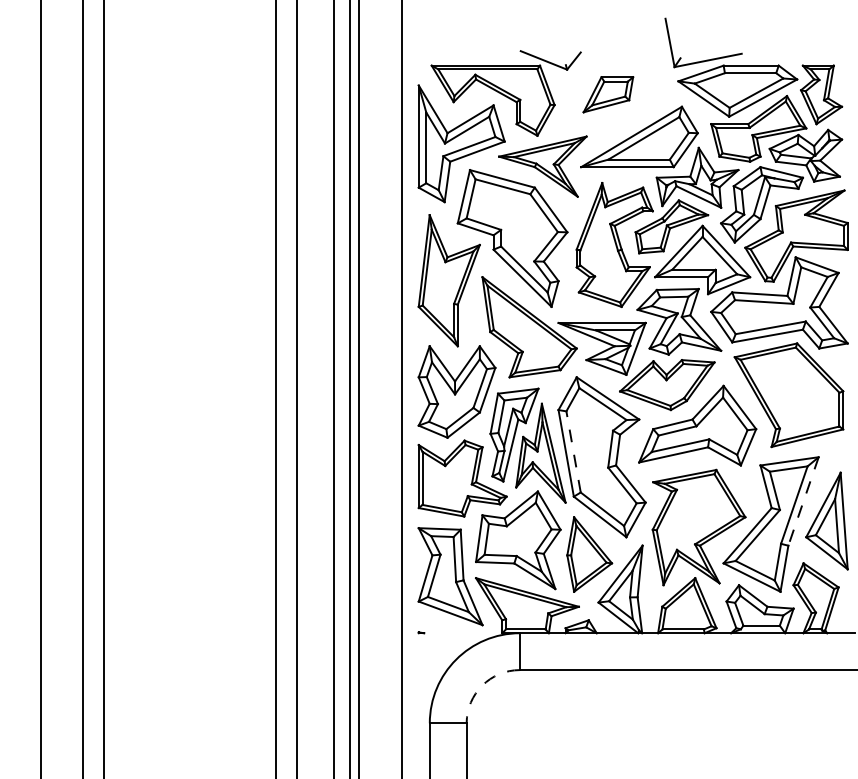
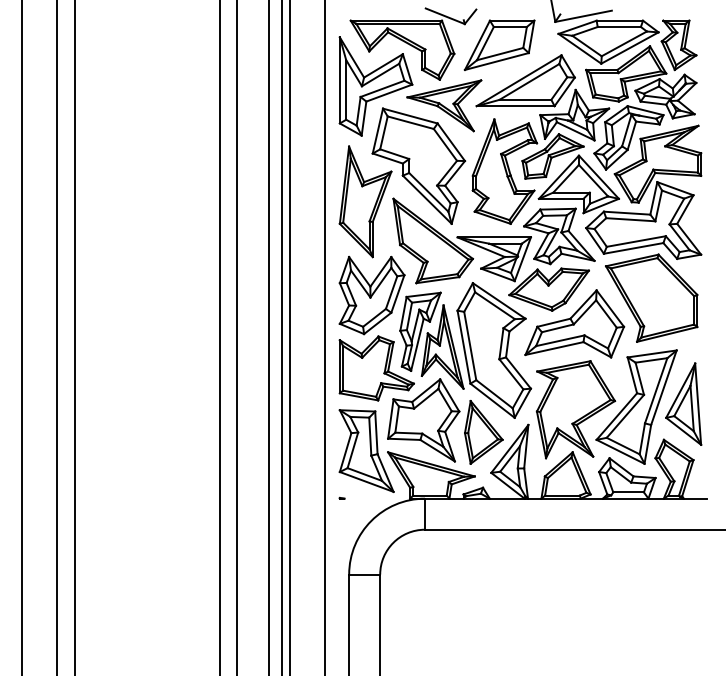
part: (608, 93) -> (499, 44), size x1.67
line: (573, 452) -> (470, 346), dashed -> solid
line: (803, 502) -> (663, 388), dashed -> solid
arc: (482, 685) -> (393, 542), dashed -> solid

